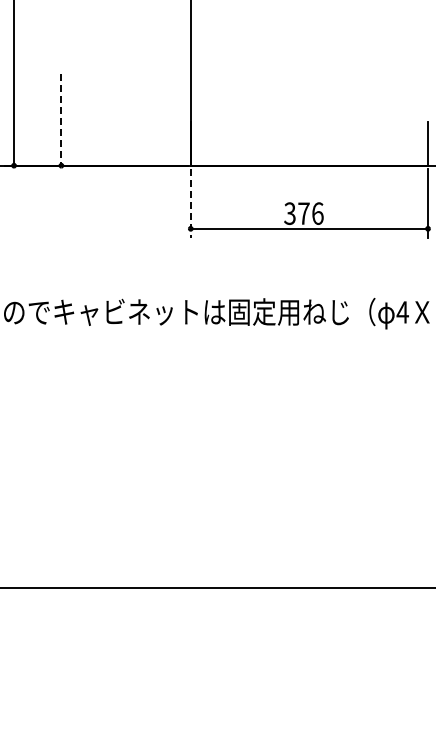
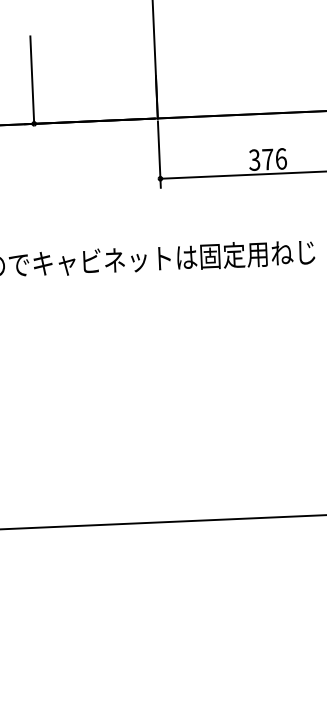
line: (61, 119) -> (32, 79), dashed -> solid
line: (190, 203) -> (159, 154), dashed -> solid

